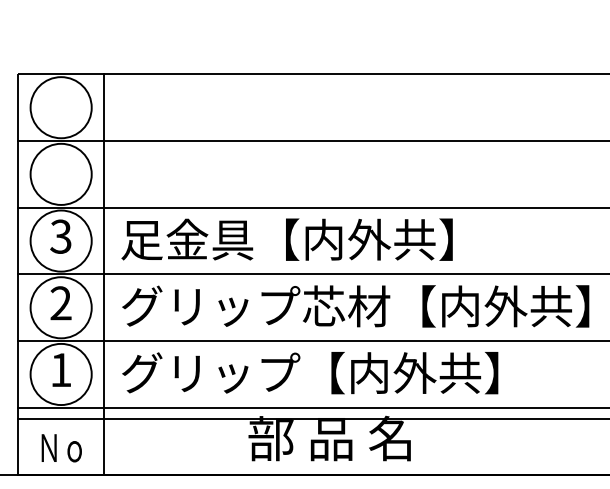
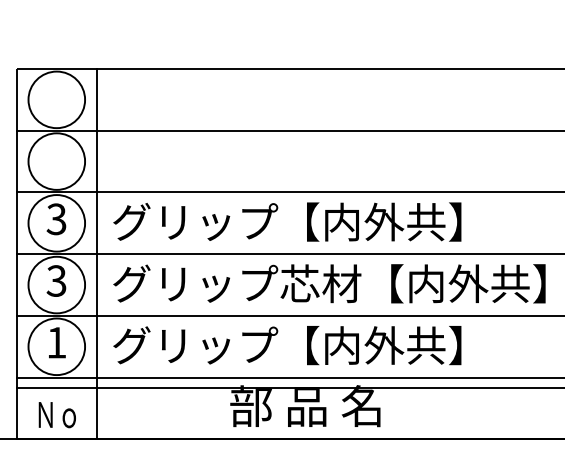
text: (309, 239) -> (286, 221), 足金具【内外共】 -> グリップ【内外共】
text: (60, 303) -> (56, 281), 2 -> 3

